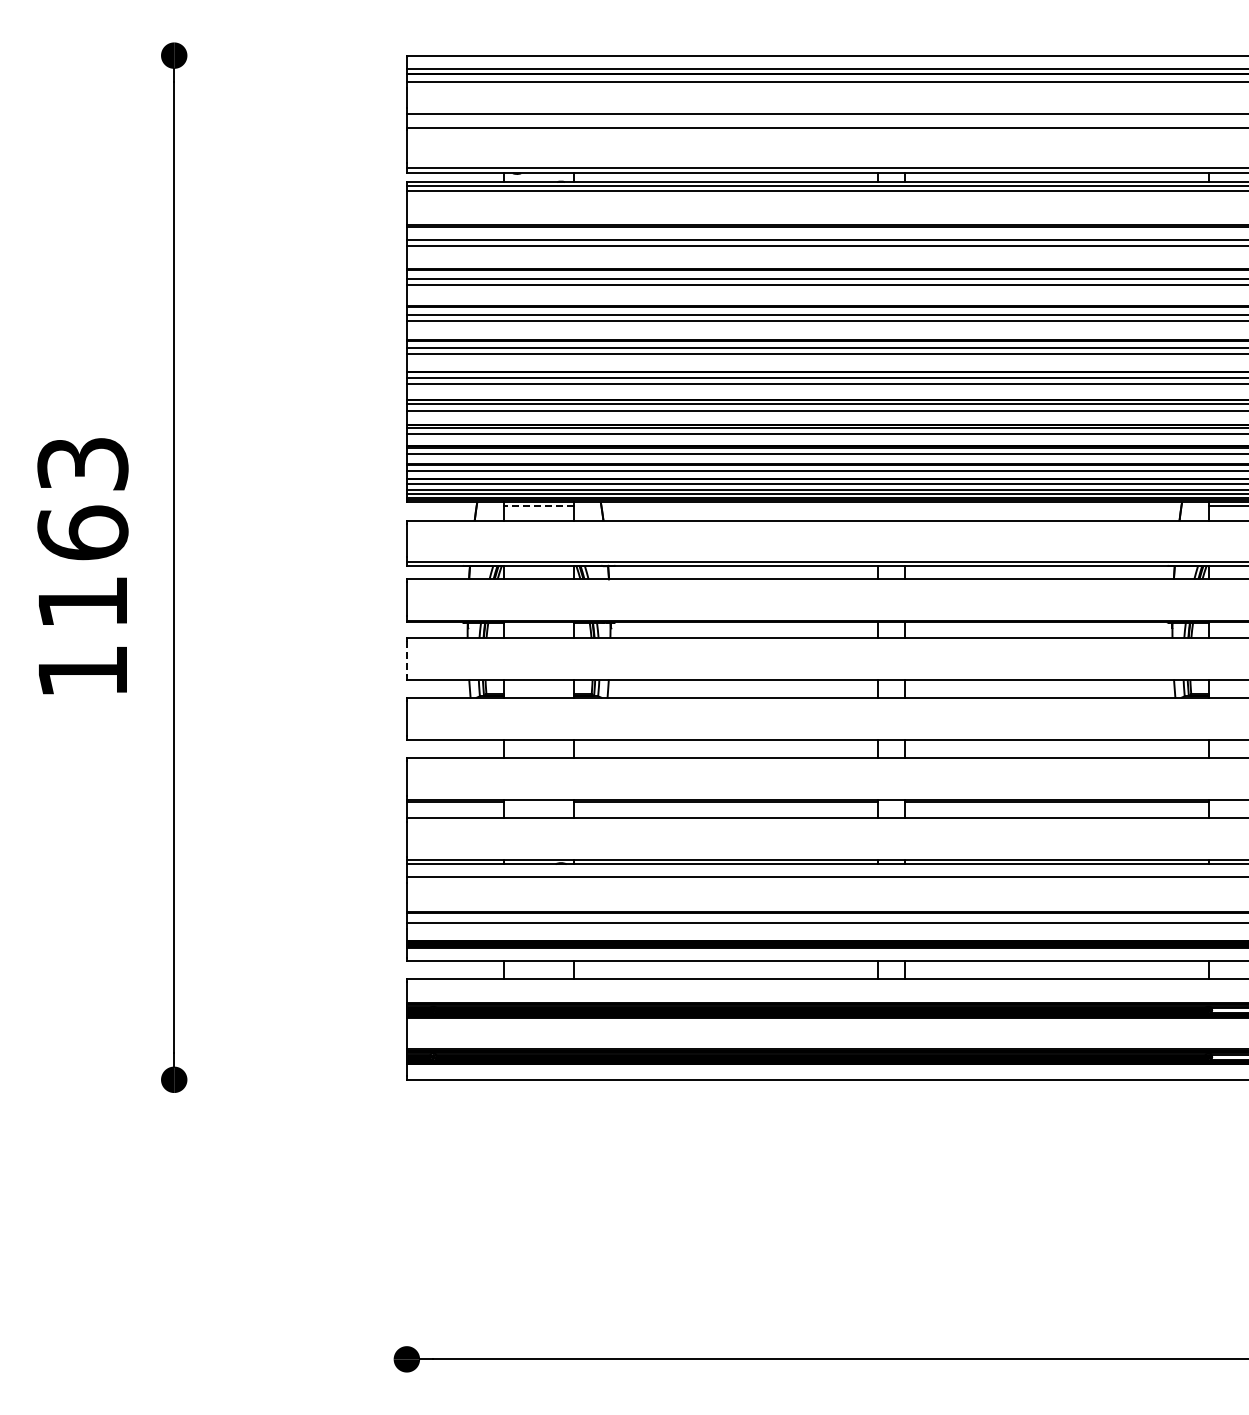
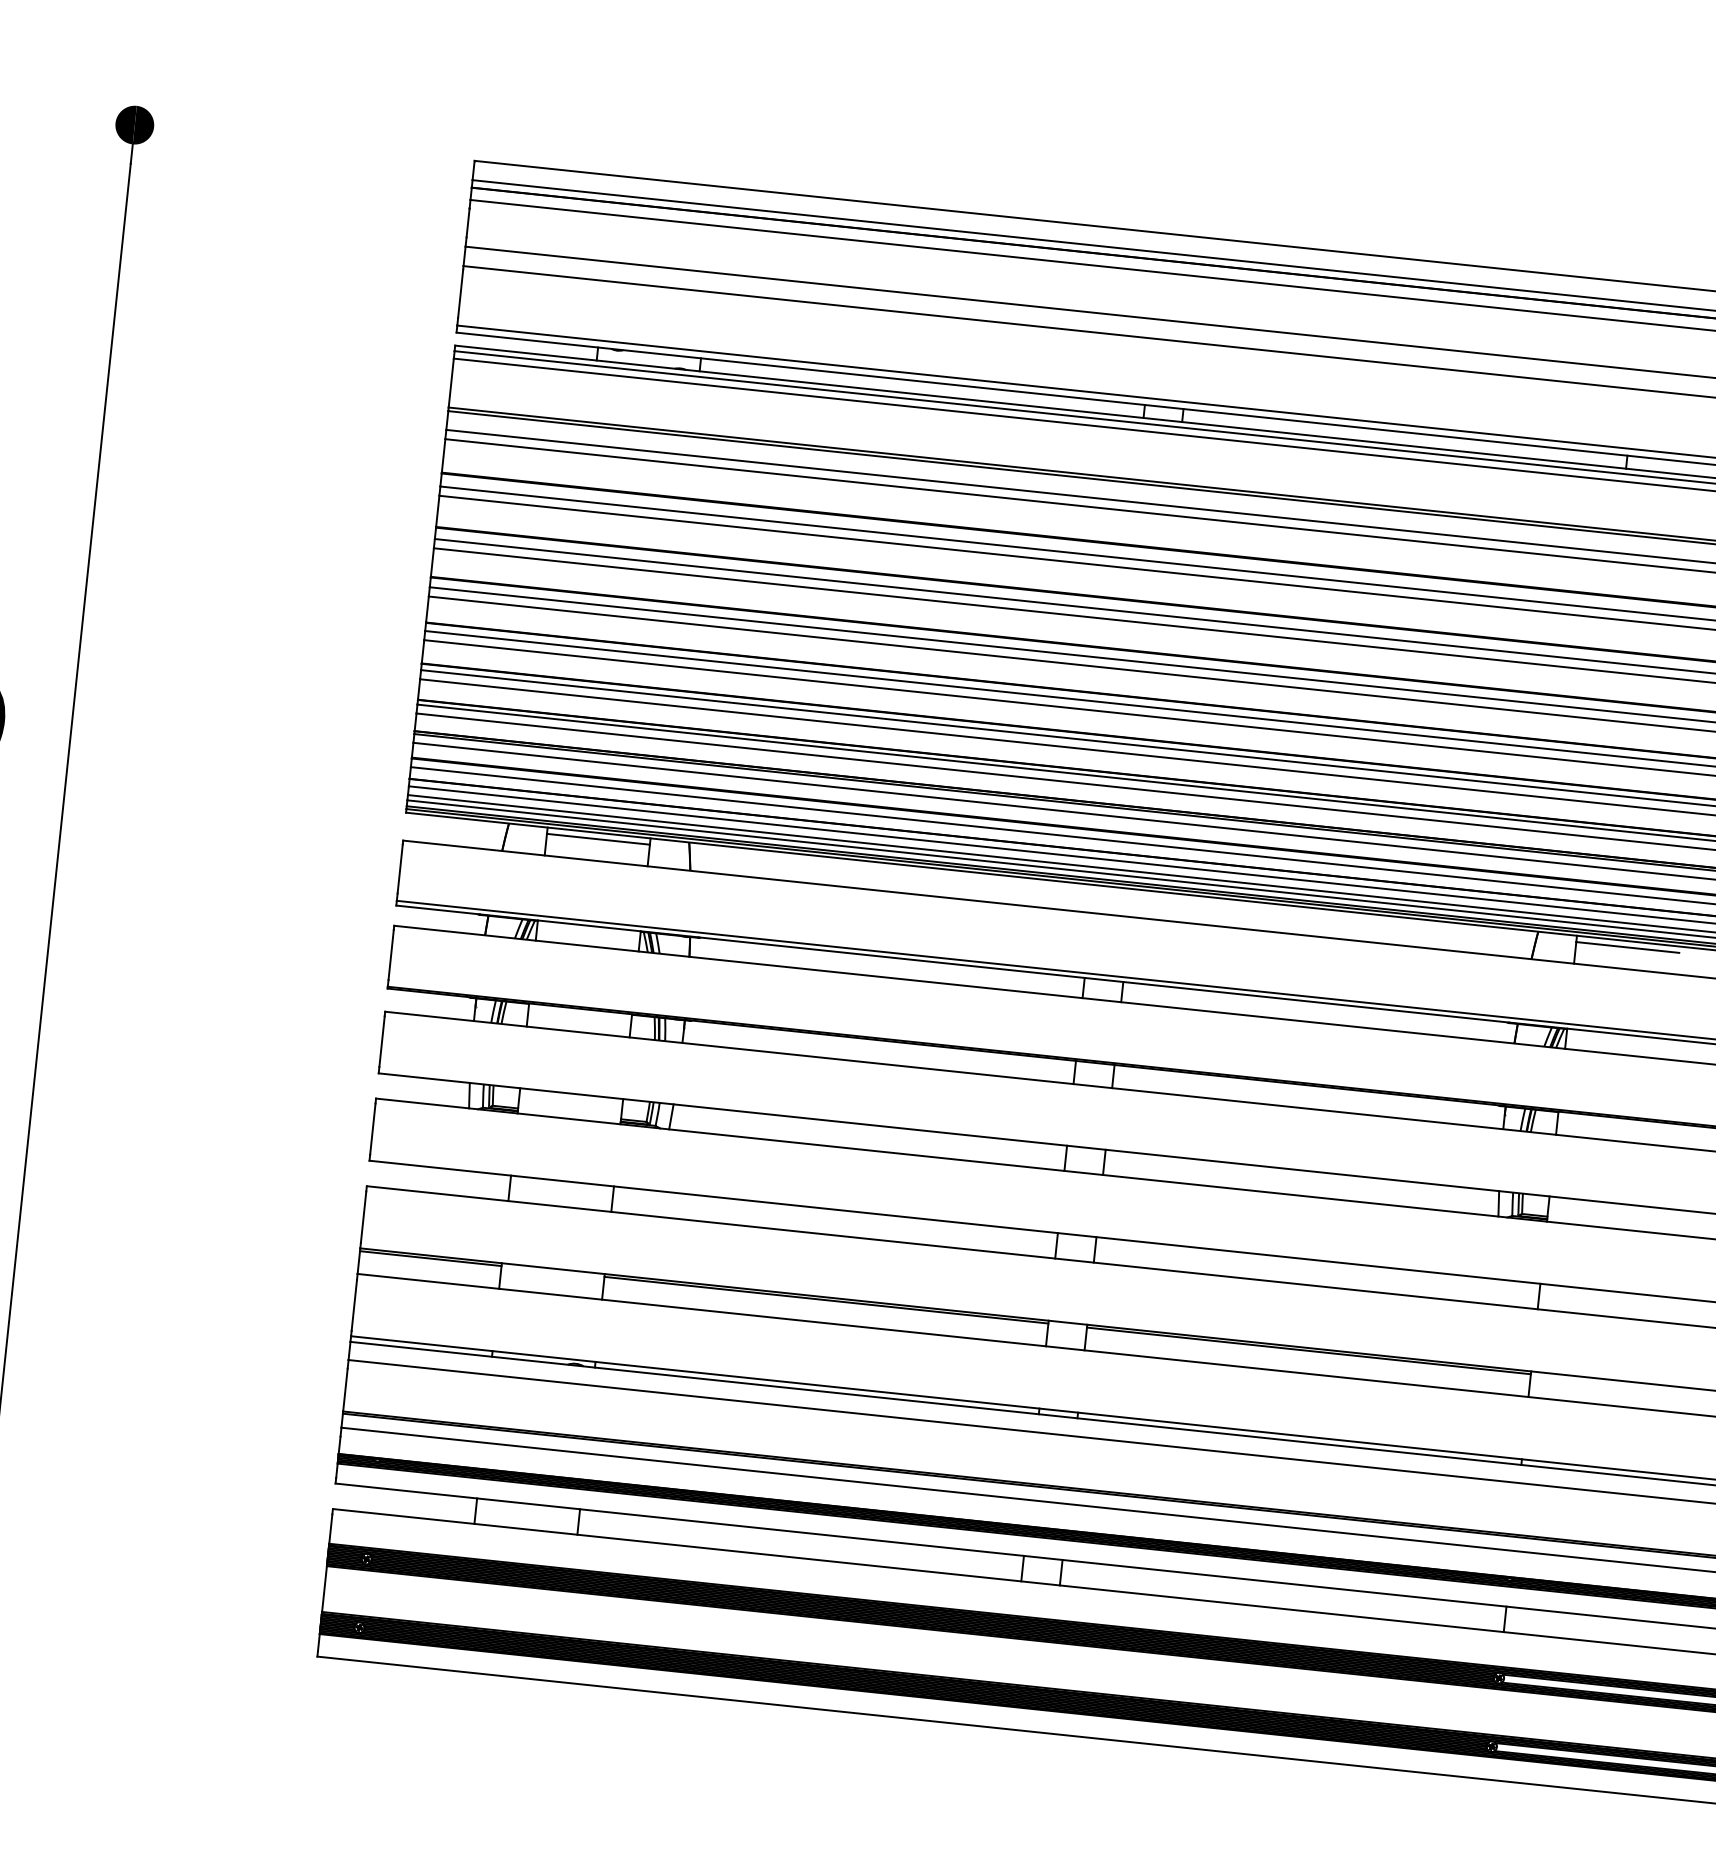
line: (538, 506) -> (597, 839), dashed -> solid
line: (406, 659) -> (381, 1042), dashed -> solid

